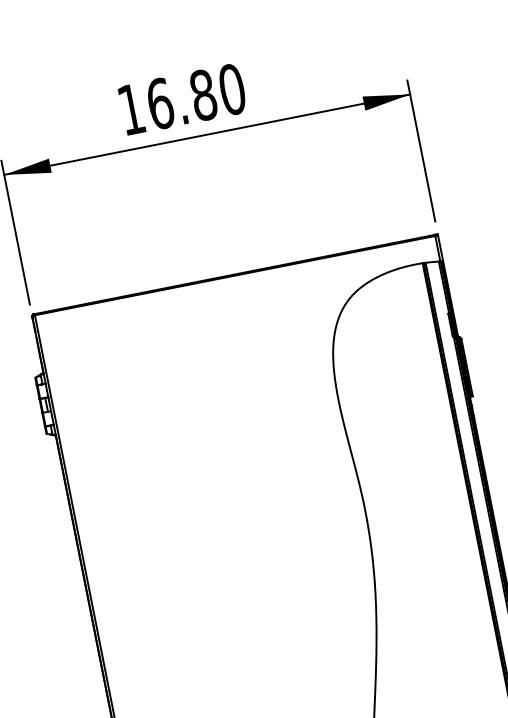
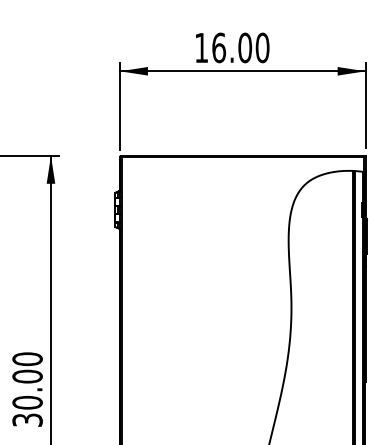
text: (203, 94) -> (245, 47), 16.80 -> 16.00

